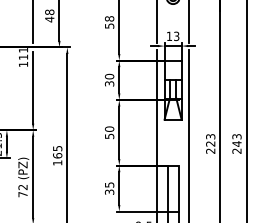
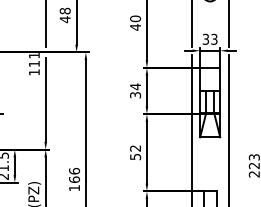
text: (109, 22) -> (135, 23), 58 -> 40
text: (169, 36) -> (205, 39), 13 -> 33
text: (109, 76) -> (135, 86), 30 -> 34
text: (109, 128) -> (135, 147), 50 -> 52
text: (57, 148) -> (74, 171), 165 -> 166

